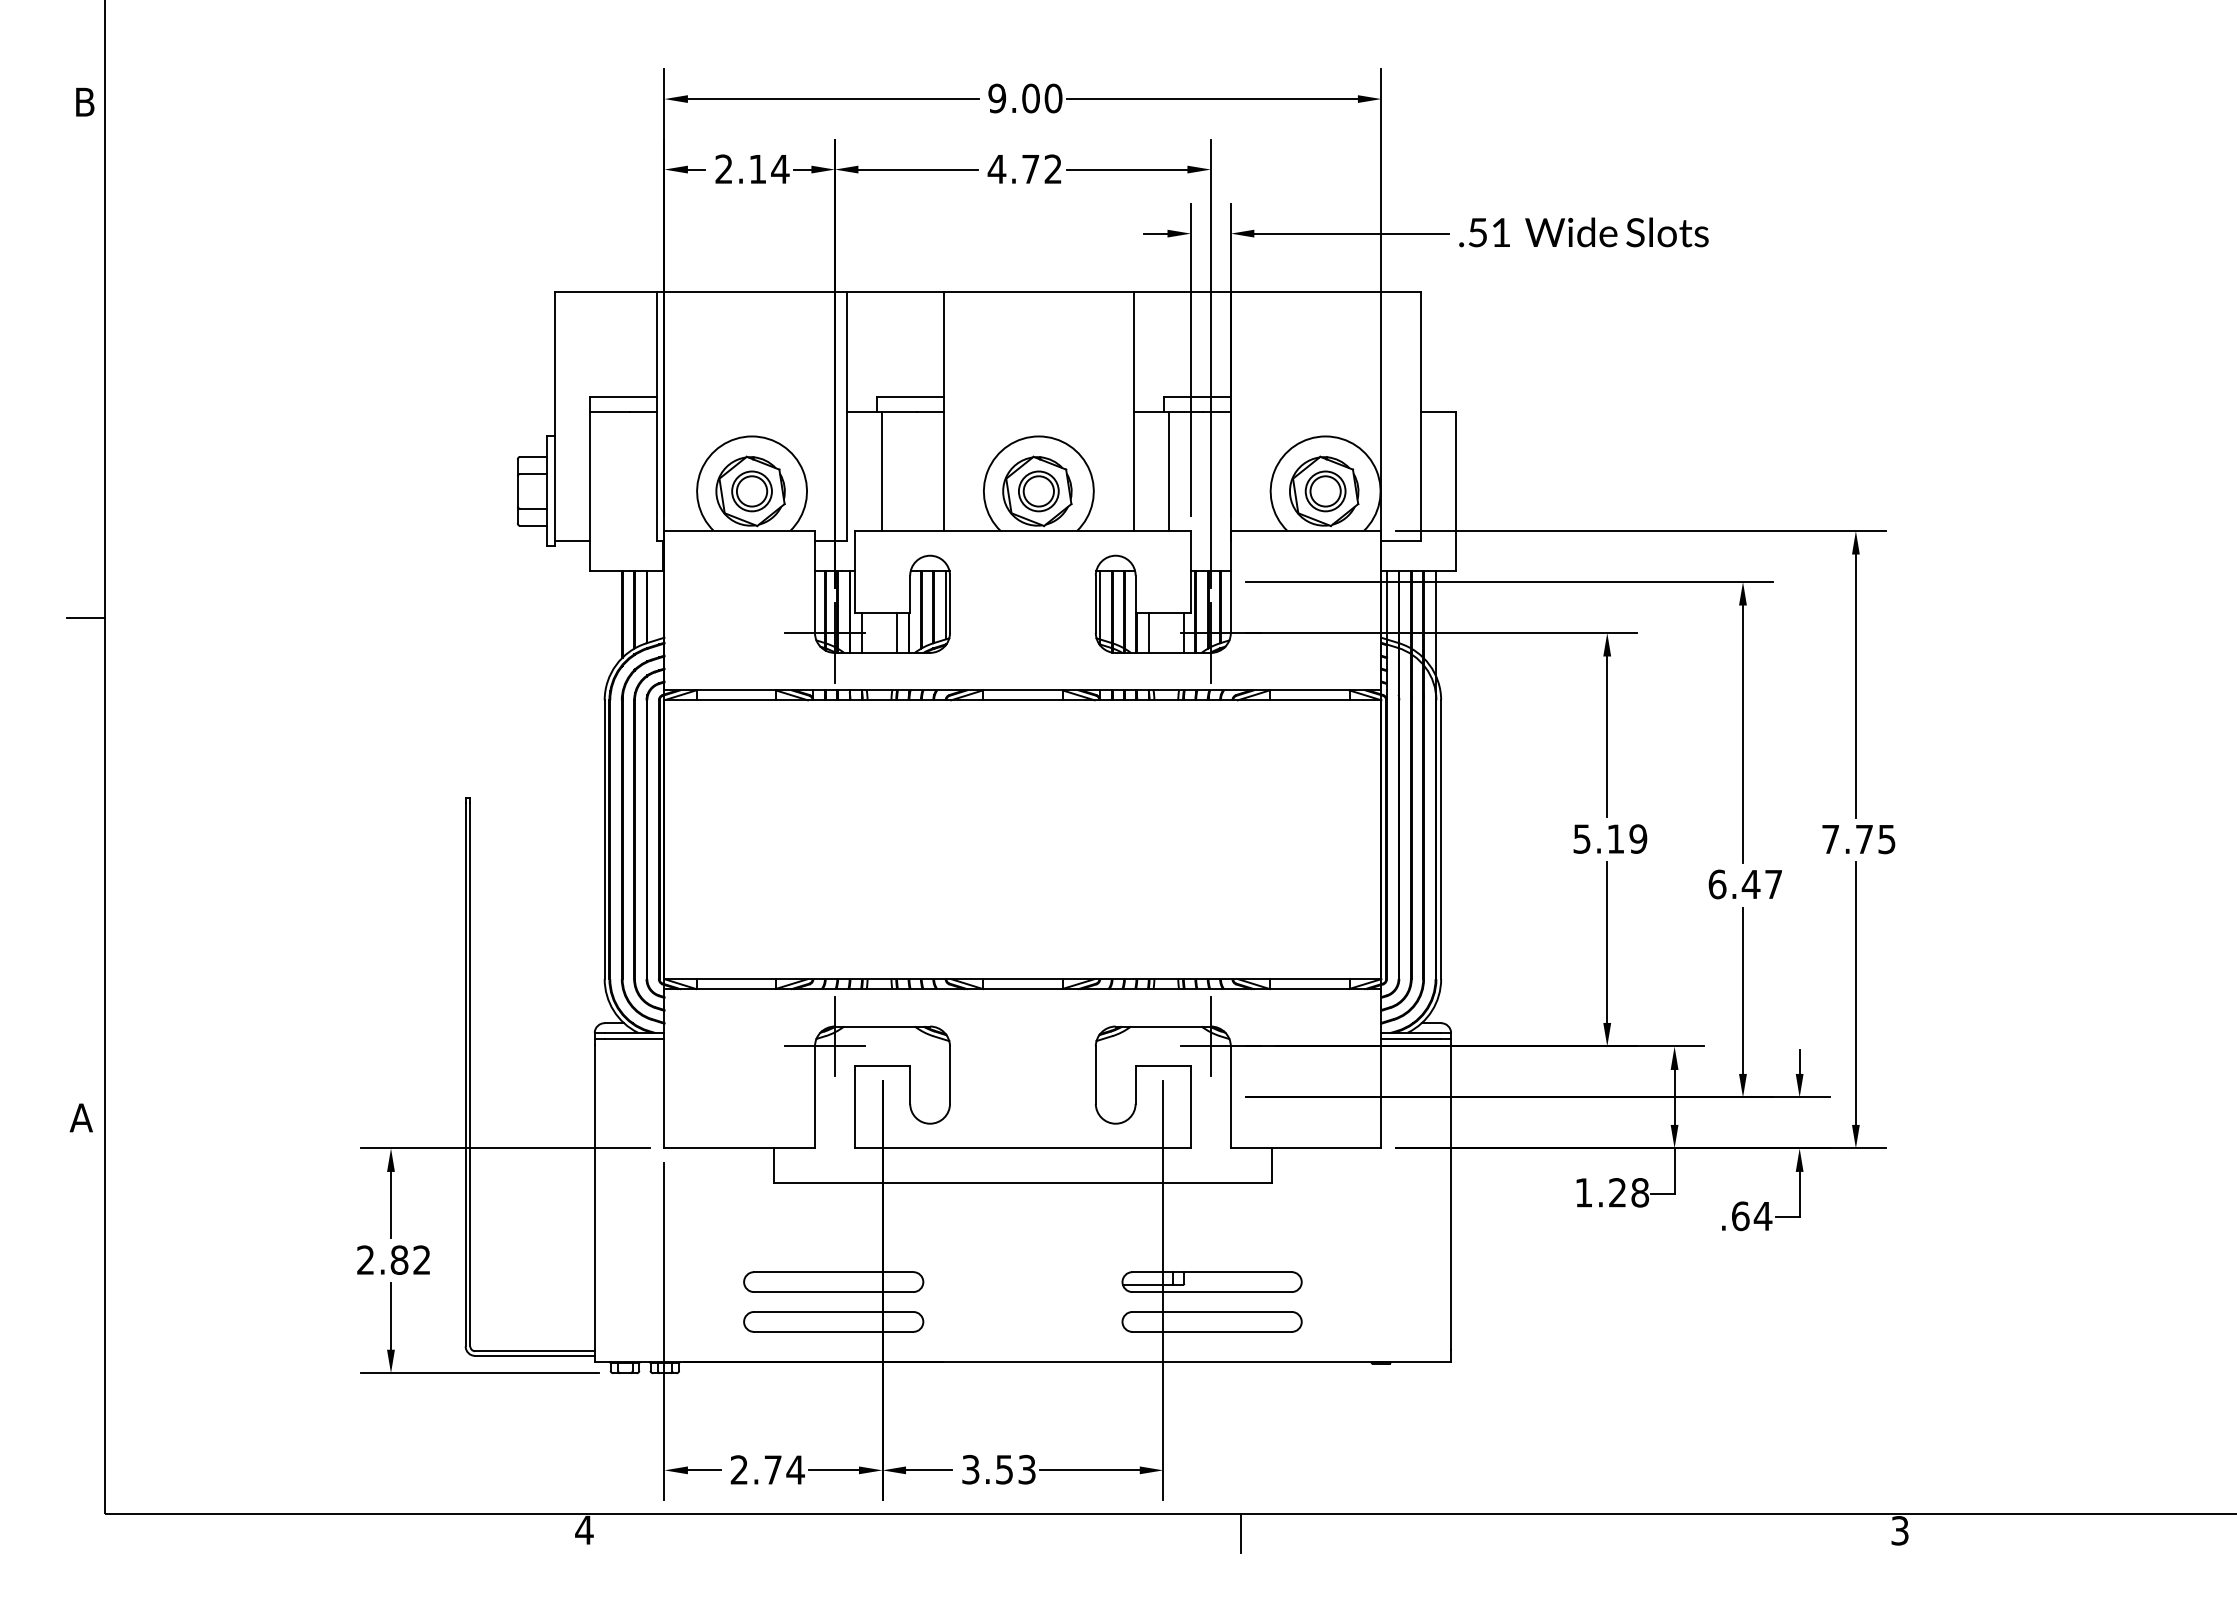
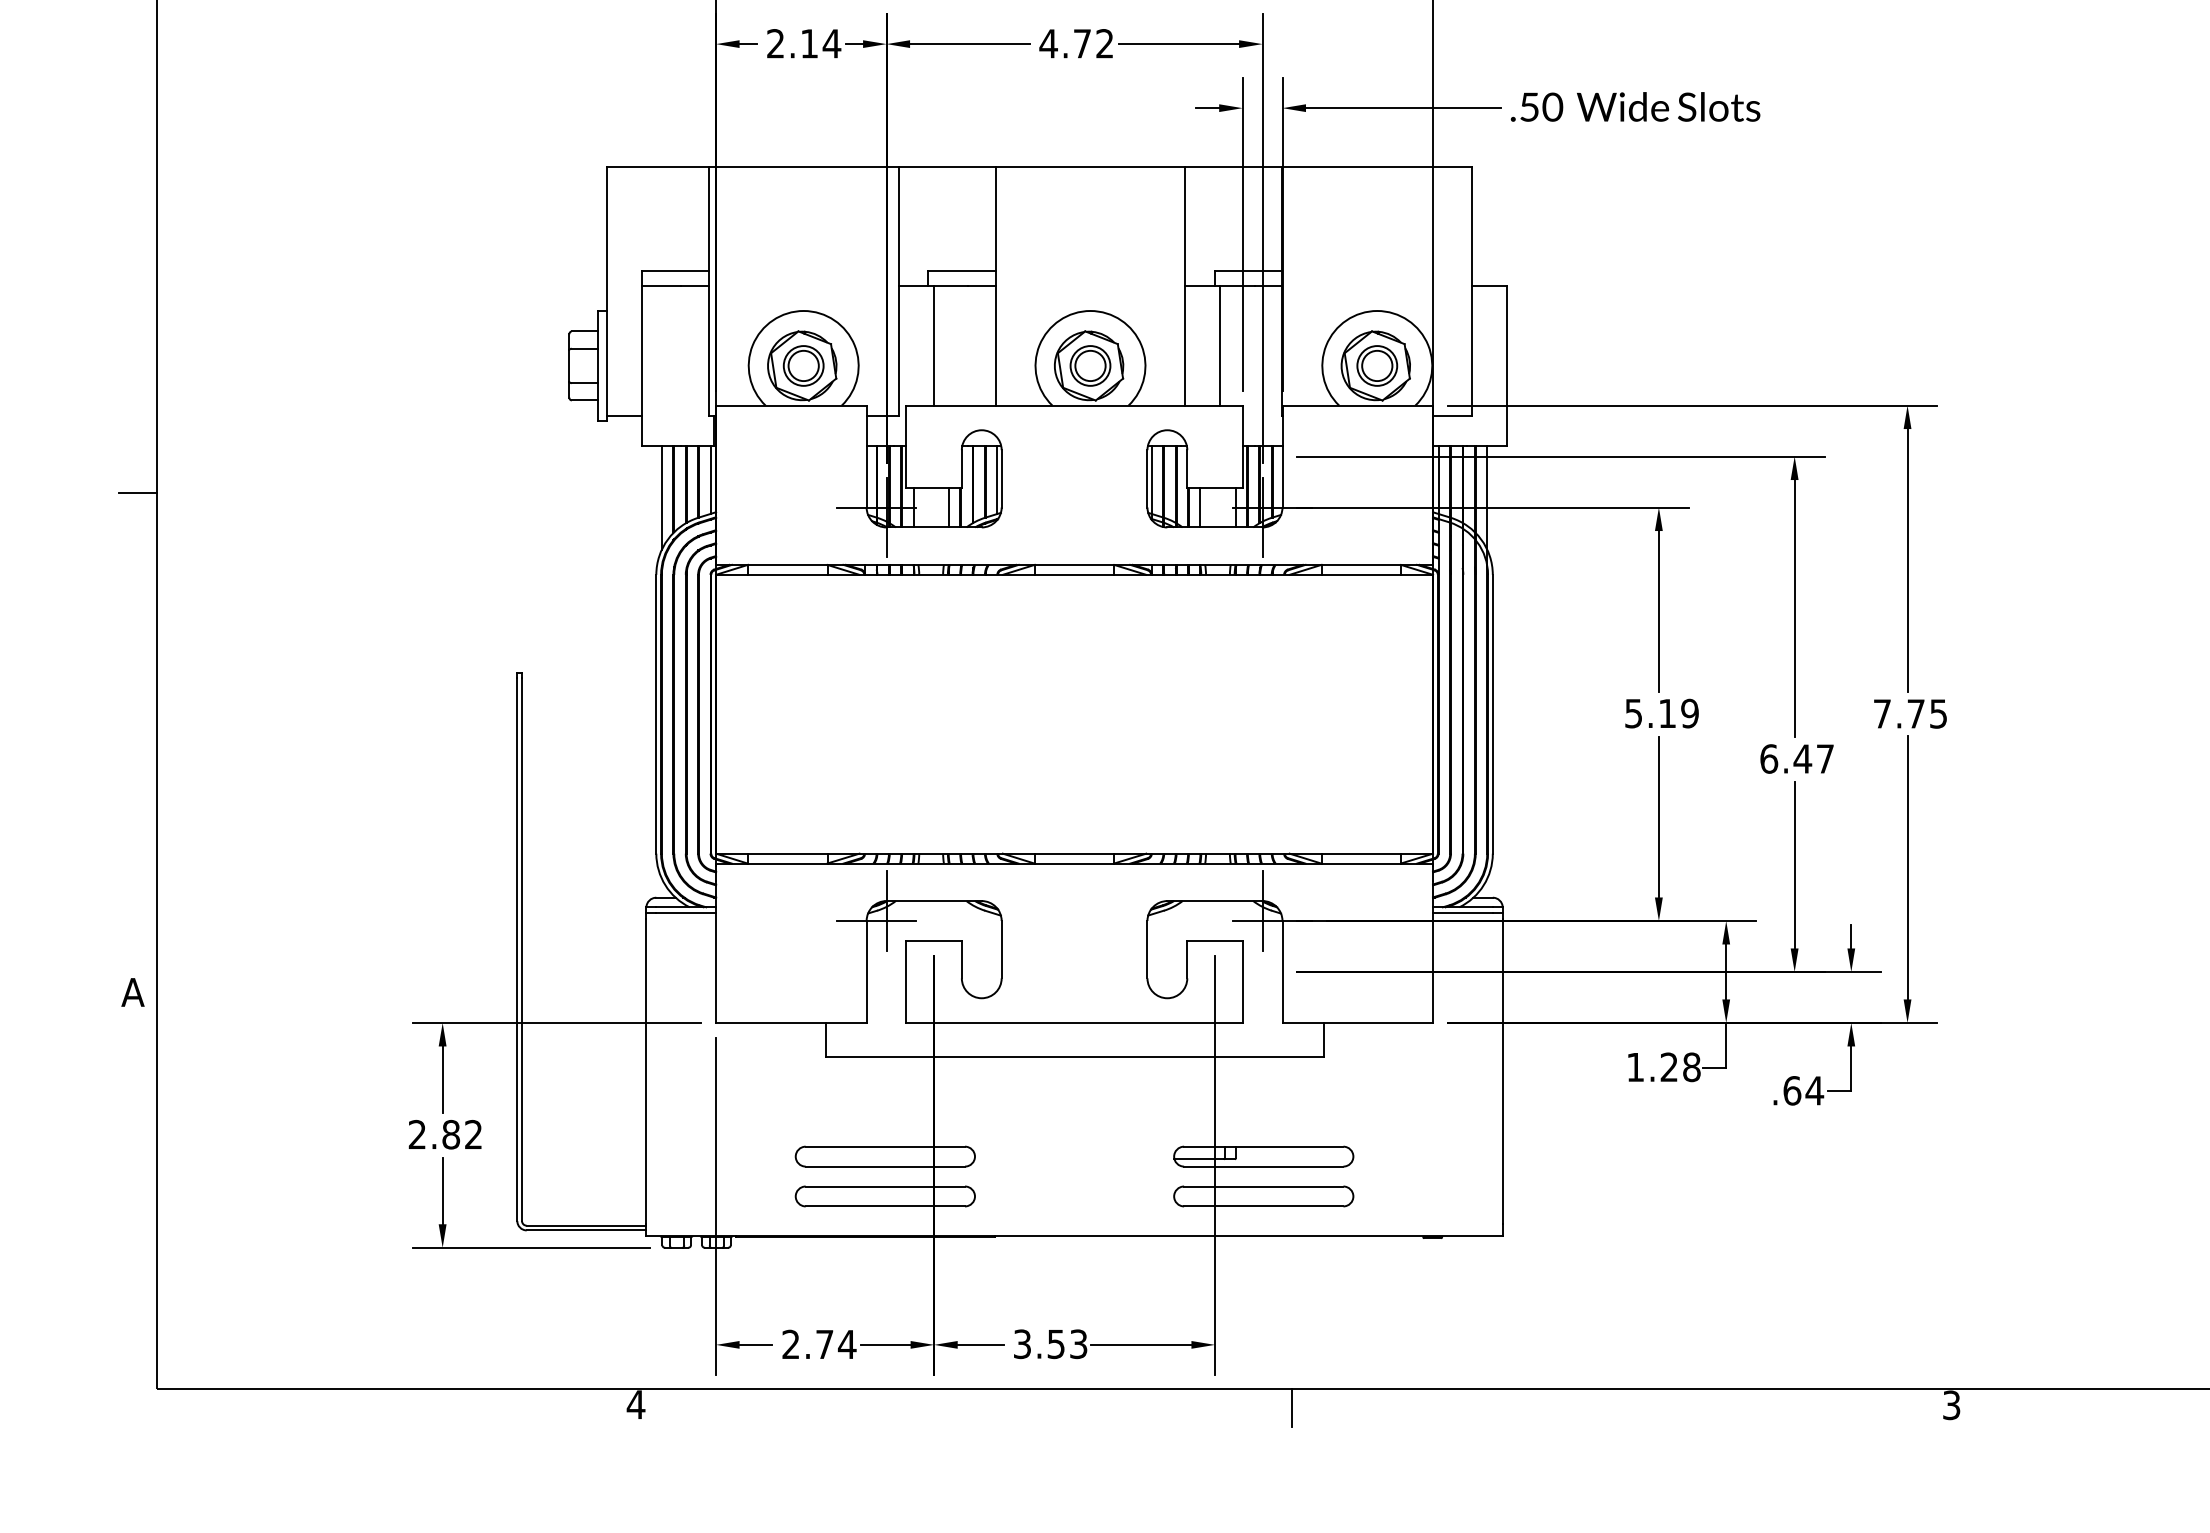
text: (1500, 232) -> (1552, 107), .51 -> .50
line: (658, 605) -> (710, 480), added
line: (610, 623) -> (662, 498), added

